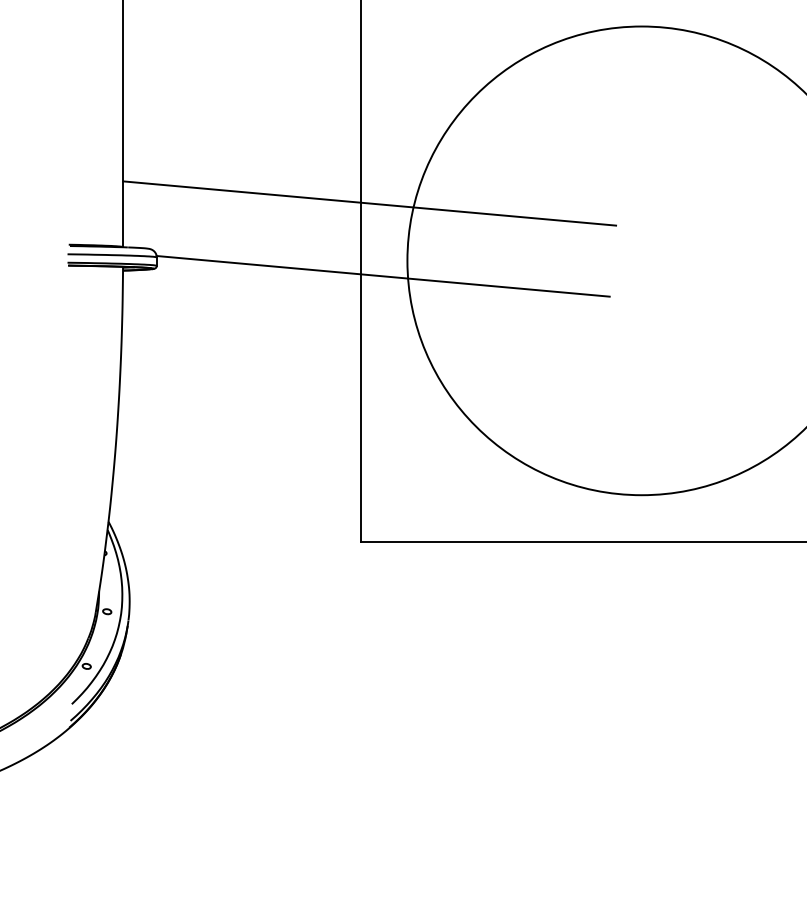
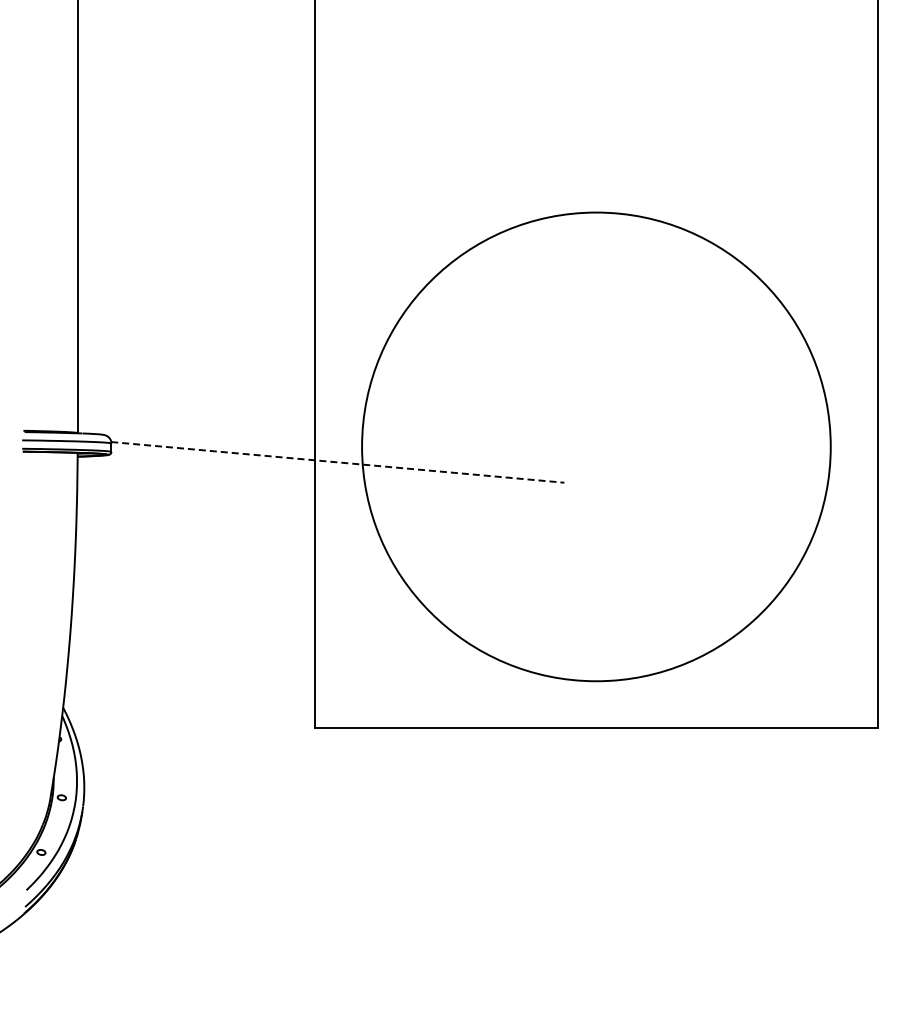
line: (368, 203) -> (323, 389), removed
line: (383, 276) -> (338, 462), solid -> dashed

